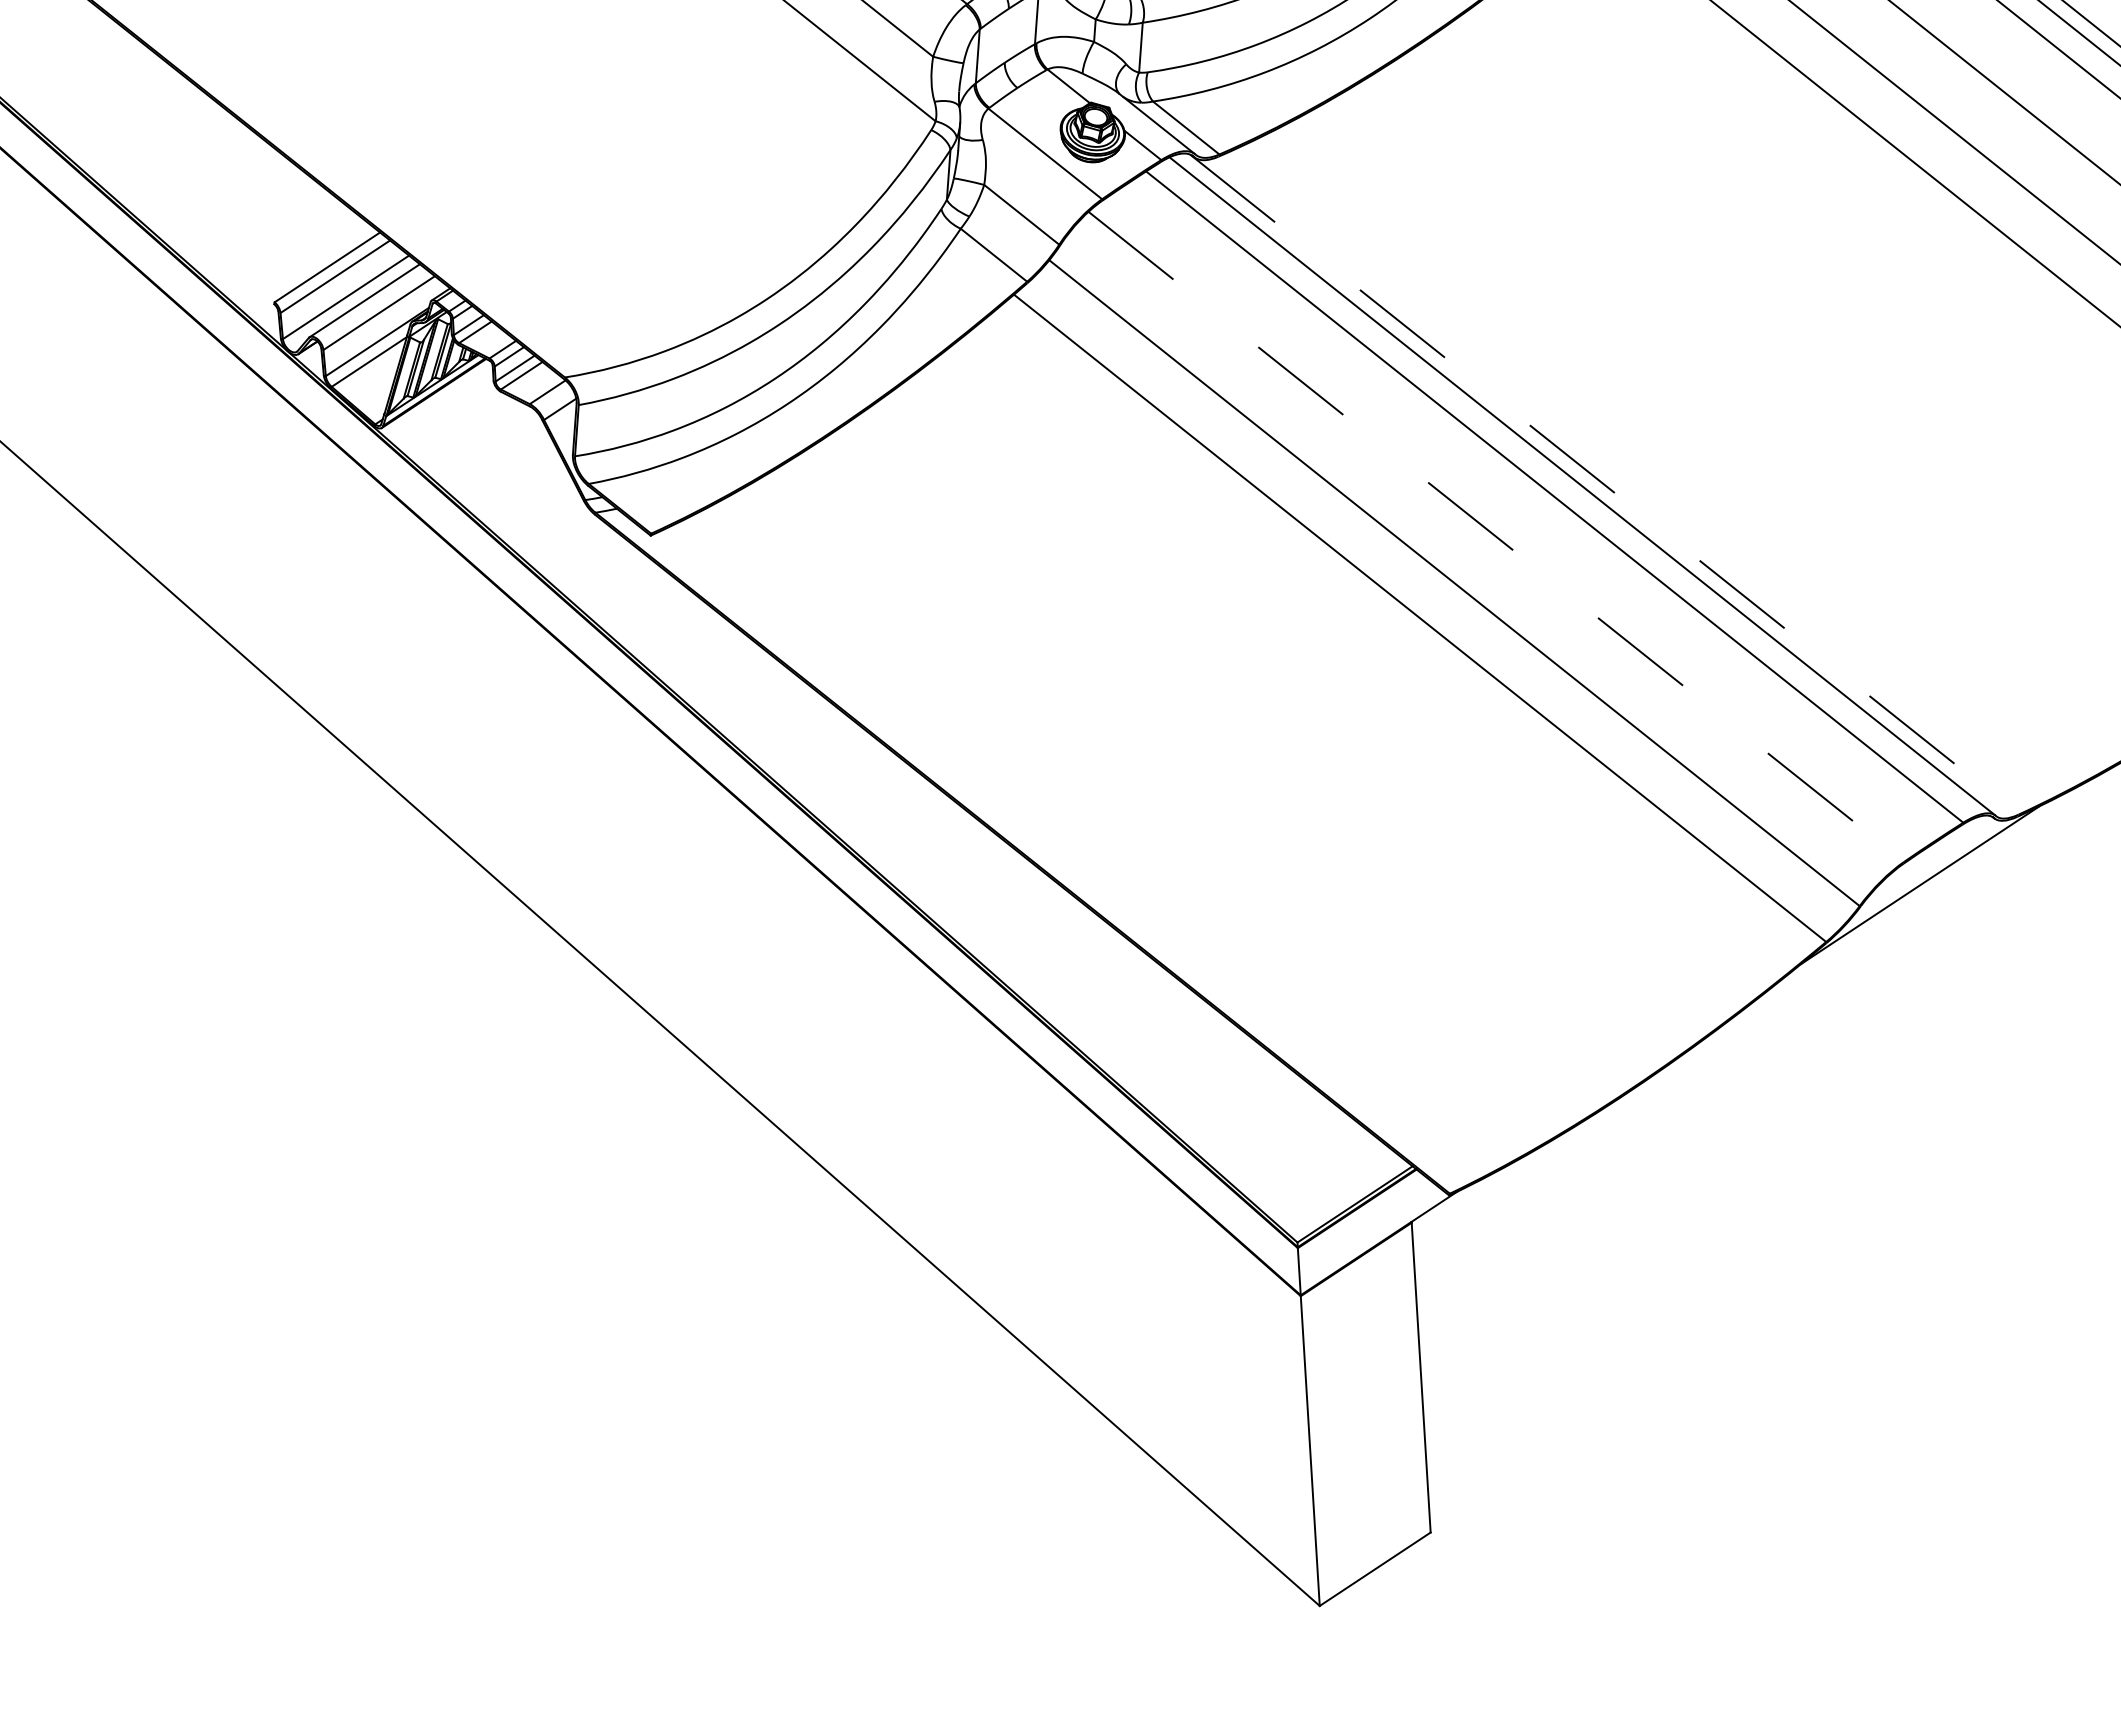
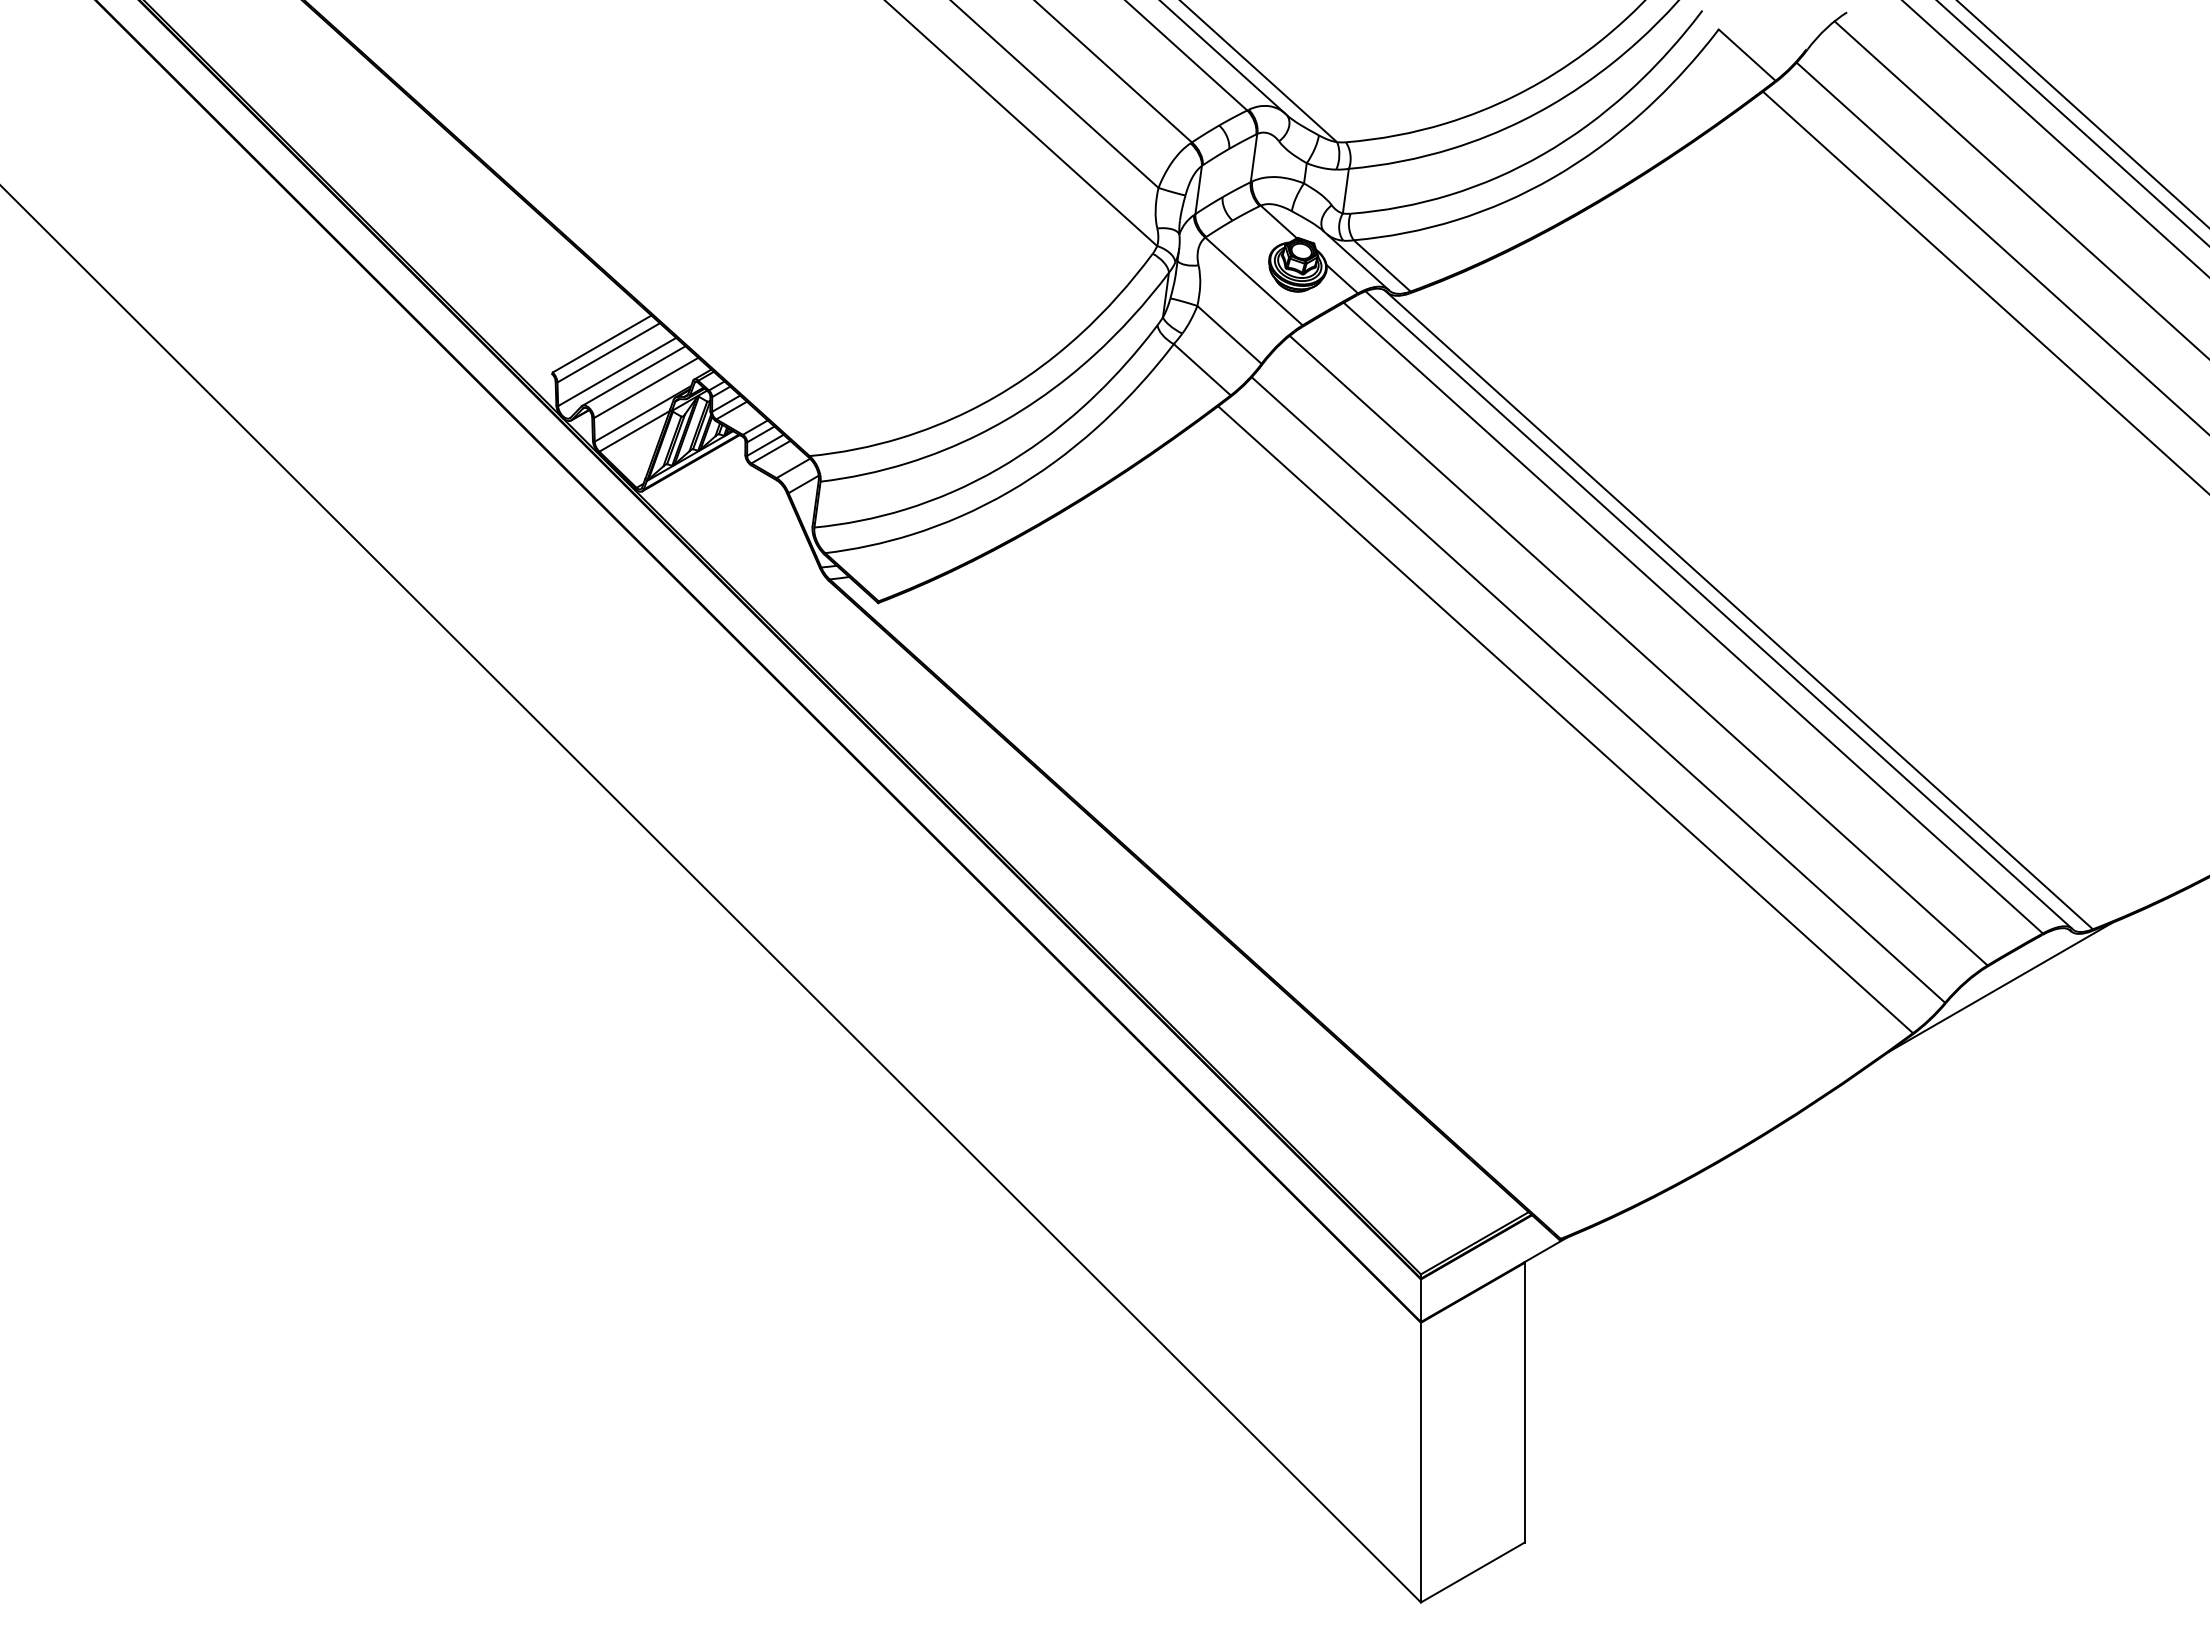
line: (1604, 484) -> (1738, 609), dashed -> solid
line: (1496, 536) -> (1638, 650), dashed -> solid

